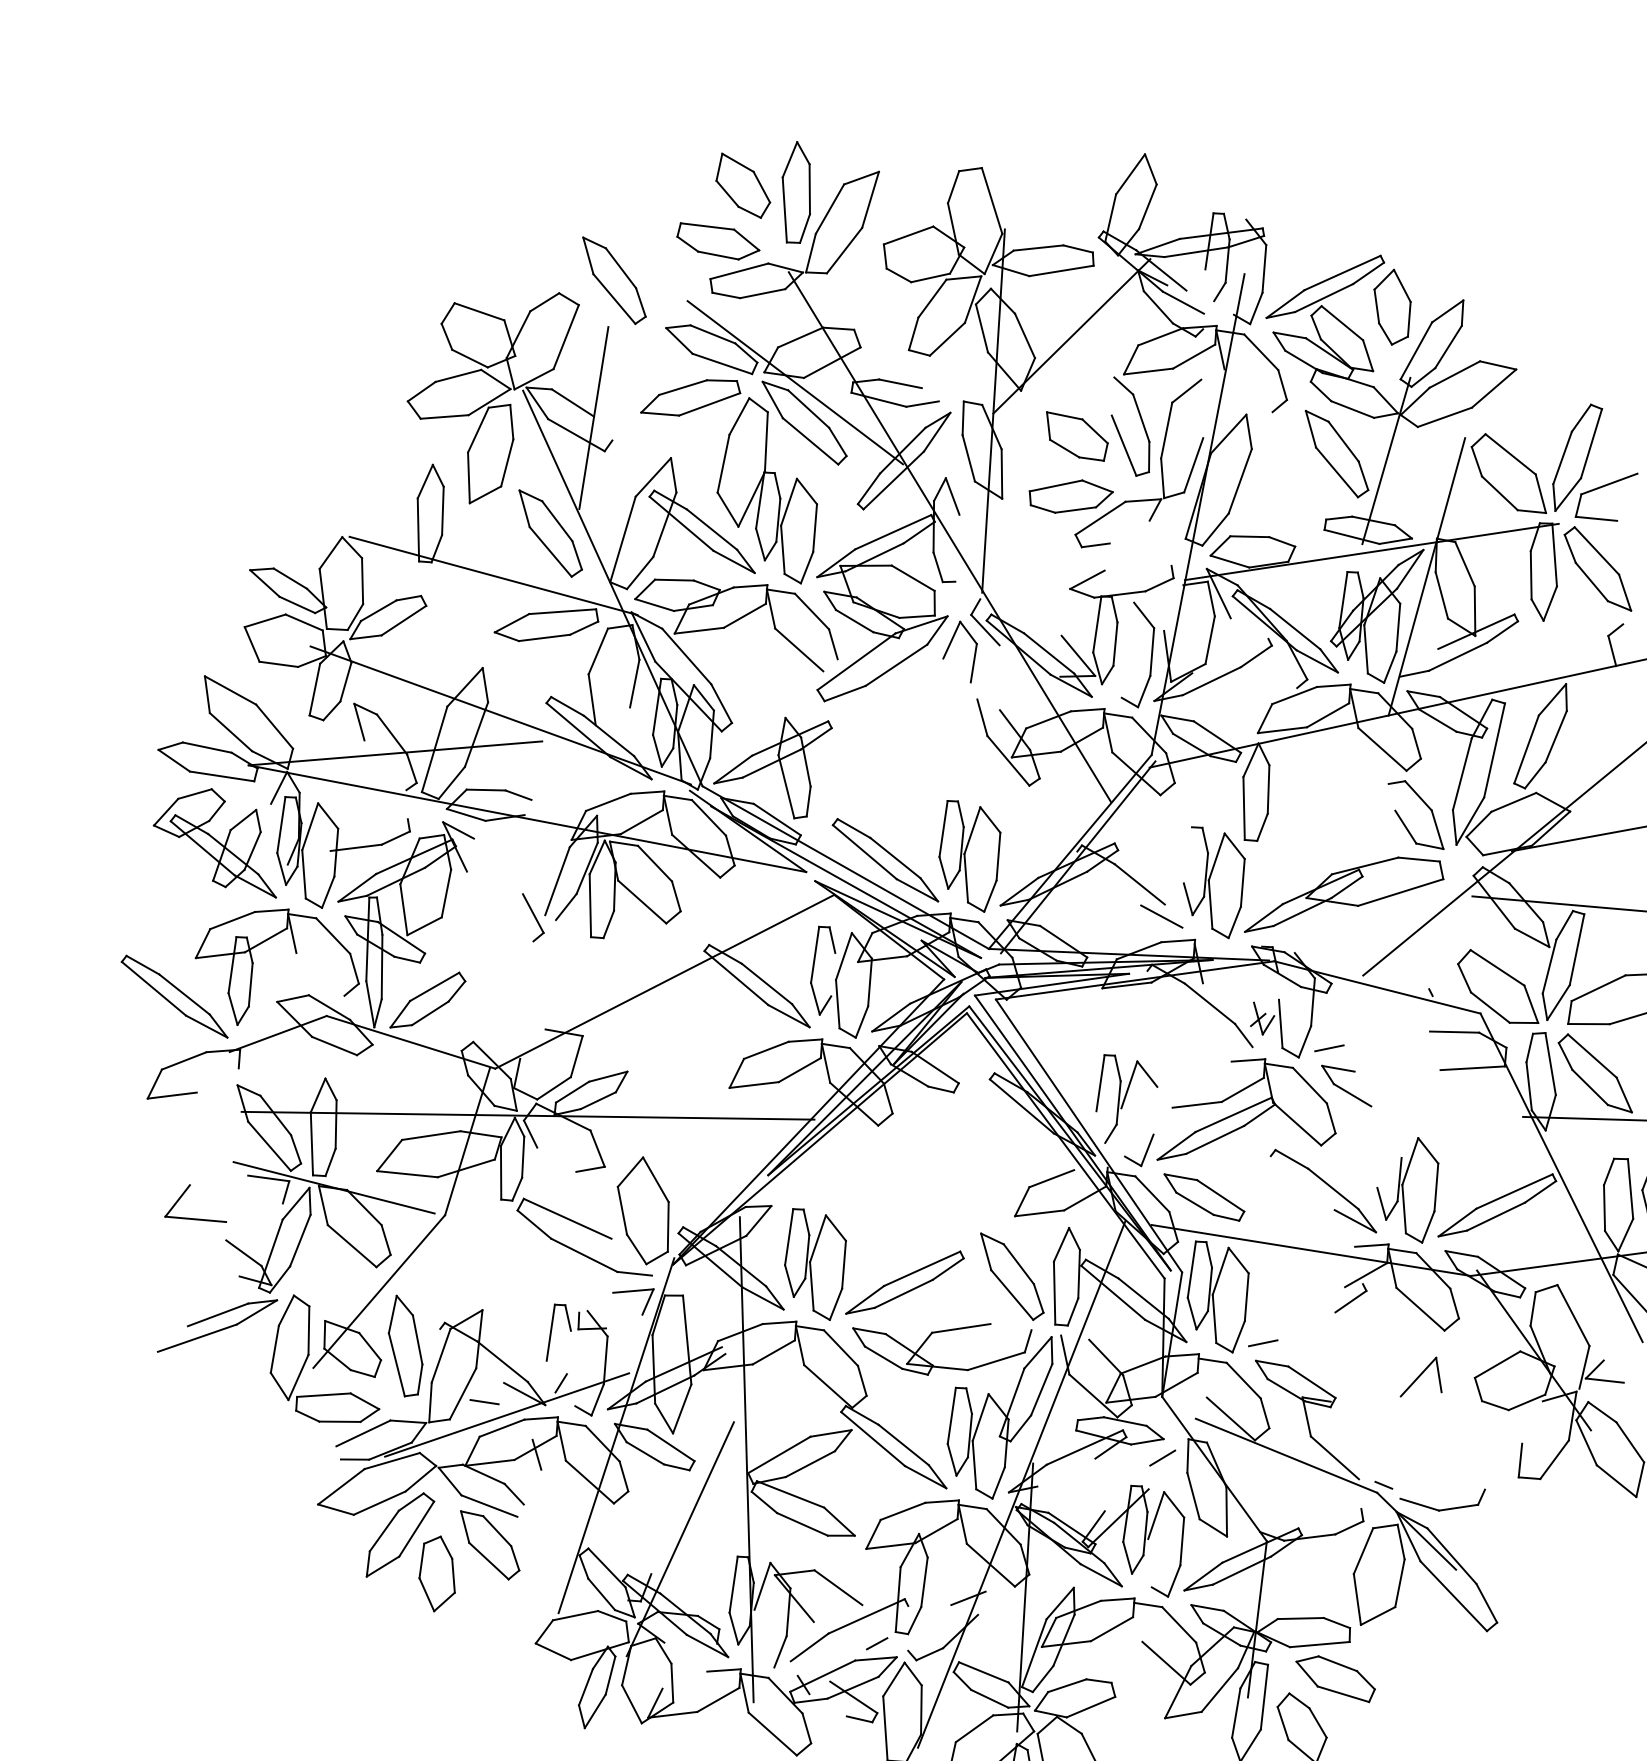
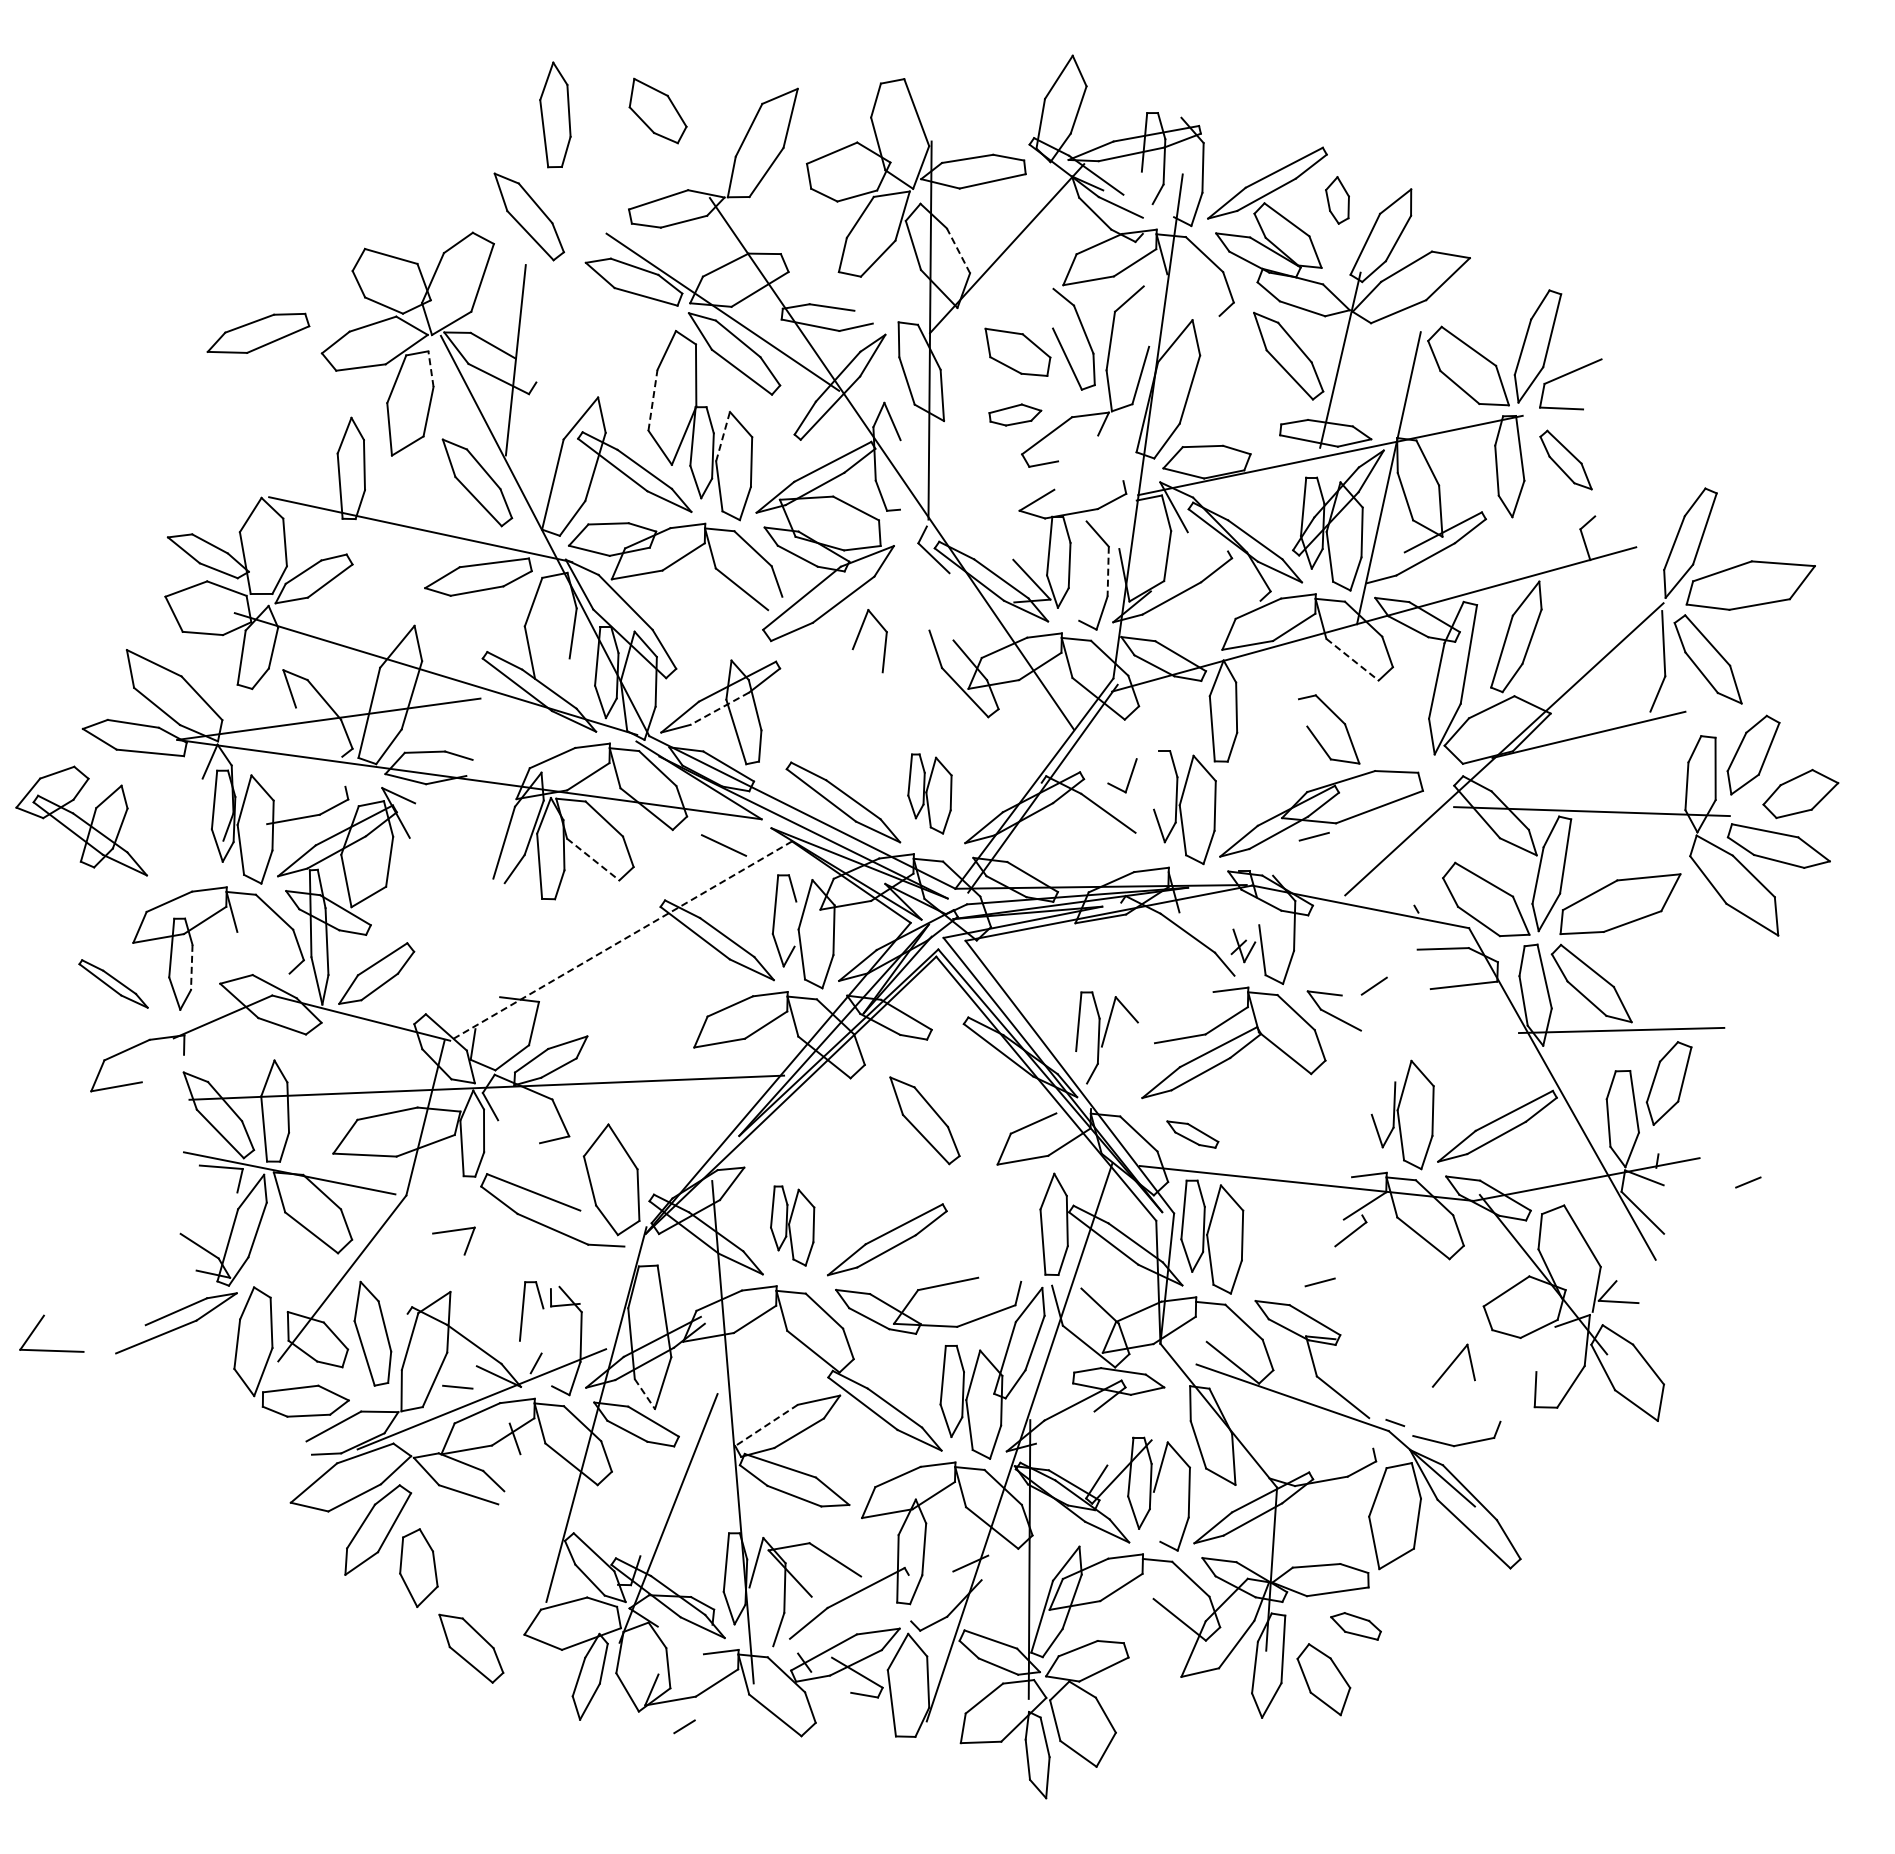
part: (796, 192) -> (555, 114), moved
part: (718, 241) -> (635, 170), removed
part: (1391, 307) -> (1337, 200), size x0.6
line: (1025, 335) -> (958, 250), solid -> dashed
part: (691, 396) -> (258, 332), moved
line: (511, 421) -> (430, 368), solid -> dashed
line: (723, 463) -> (652, 400), solid -> dashed
part: (1071, 496) -> (1015, 414), size x0.6
line: (789, 502) -> (723, 436), solid -> dashed
part: (1597, 568) -> (1565, 459), size x0.7
part: (949, 648) -> (858, 638), moved
line: (1152, 651) -> (1108, 571), solid -> dashed
line: (1382, 750) -> (1352, 660), solid -> dashed
line: (771, 763) -> (719, 708), solid -> dashed
part: (1425, 805) -> (1338, 719), moved
part: (215, 841) -> (81, 820), moved
part: (968, 856) -> (929, 793), size x0.7
line: (642, 901) -> (593, 859), solid -> dashed
line: (1162, 916) -> (724, 845), moved
part: (532, 918) -> (480, 882), removed
line: (665, 982) -> (621, 941), solid -> dashed
line: (250, 984) -> (191, 967), solid -> dashed
part: (174, 996) -> (113, 983), size x0.6
line: (1328, 1048) -> (1313, 836), moved
part: (1145, 1151) -> (1129, 777), moved
part: (1327, 1185) -> (1320, 1115), removed
part: (184, 1194) -> (38, 1325), moved
part: (1203, 1197) -> (1192, 1134), size x0.6
part: (814, 1264) -> (792, 1225), size x0.7
part: (1011, 1276) -> (924, 1120), moved
part: (629, 1292) -> (449, 1232), moved
line: (1262, 1343) -> (1319, 1282), moved
part: (1421, 1377) -> (1453, 1365), moved
line: (664, 1418) -> (645, 1394), solid -> dashed
line: (779, 1455) -> (766, 1425), solid -> dashed
line: (1161, 1457) -> (1373, 985), moved
part: (490, 1545) -> (471, 1648), moved
line: (877, 1643) -> (684, 1726), moved
part: (1335, 1678) -> (1355, 1626), size x0.6

